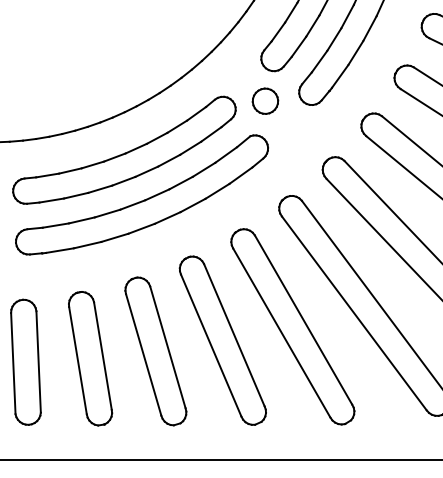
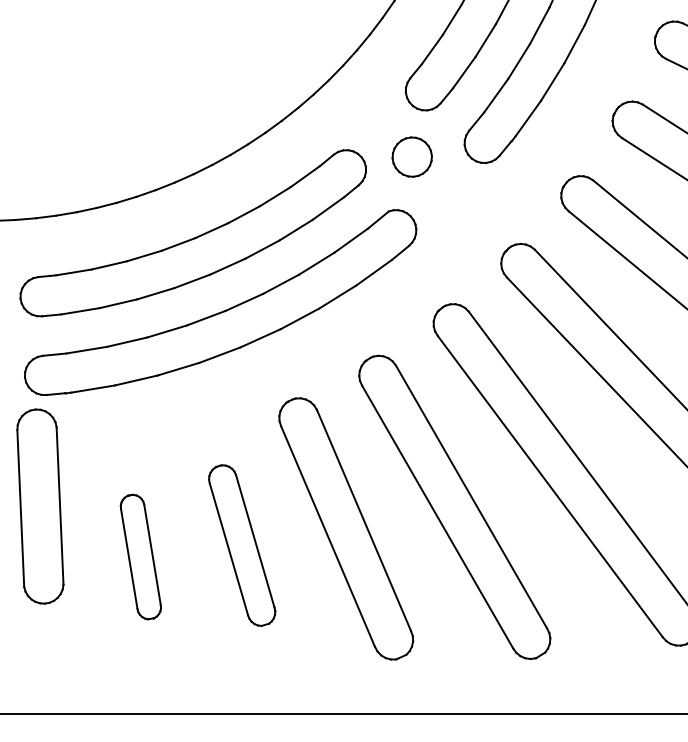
part: (155, 351) -> (241, 545), size x0.7
part: (90, 358) -> (140, 556), size x0.6
part: (25, 361) -> (39, 505), moved

